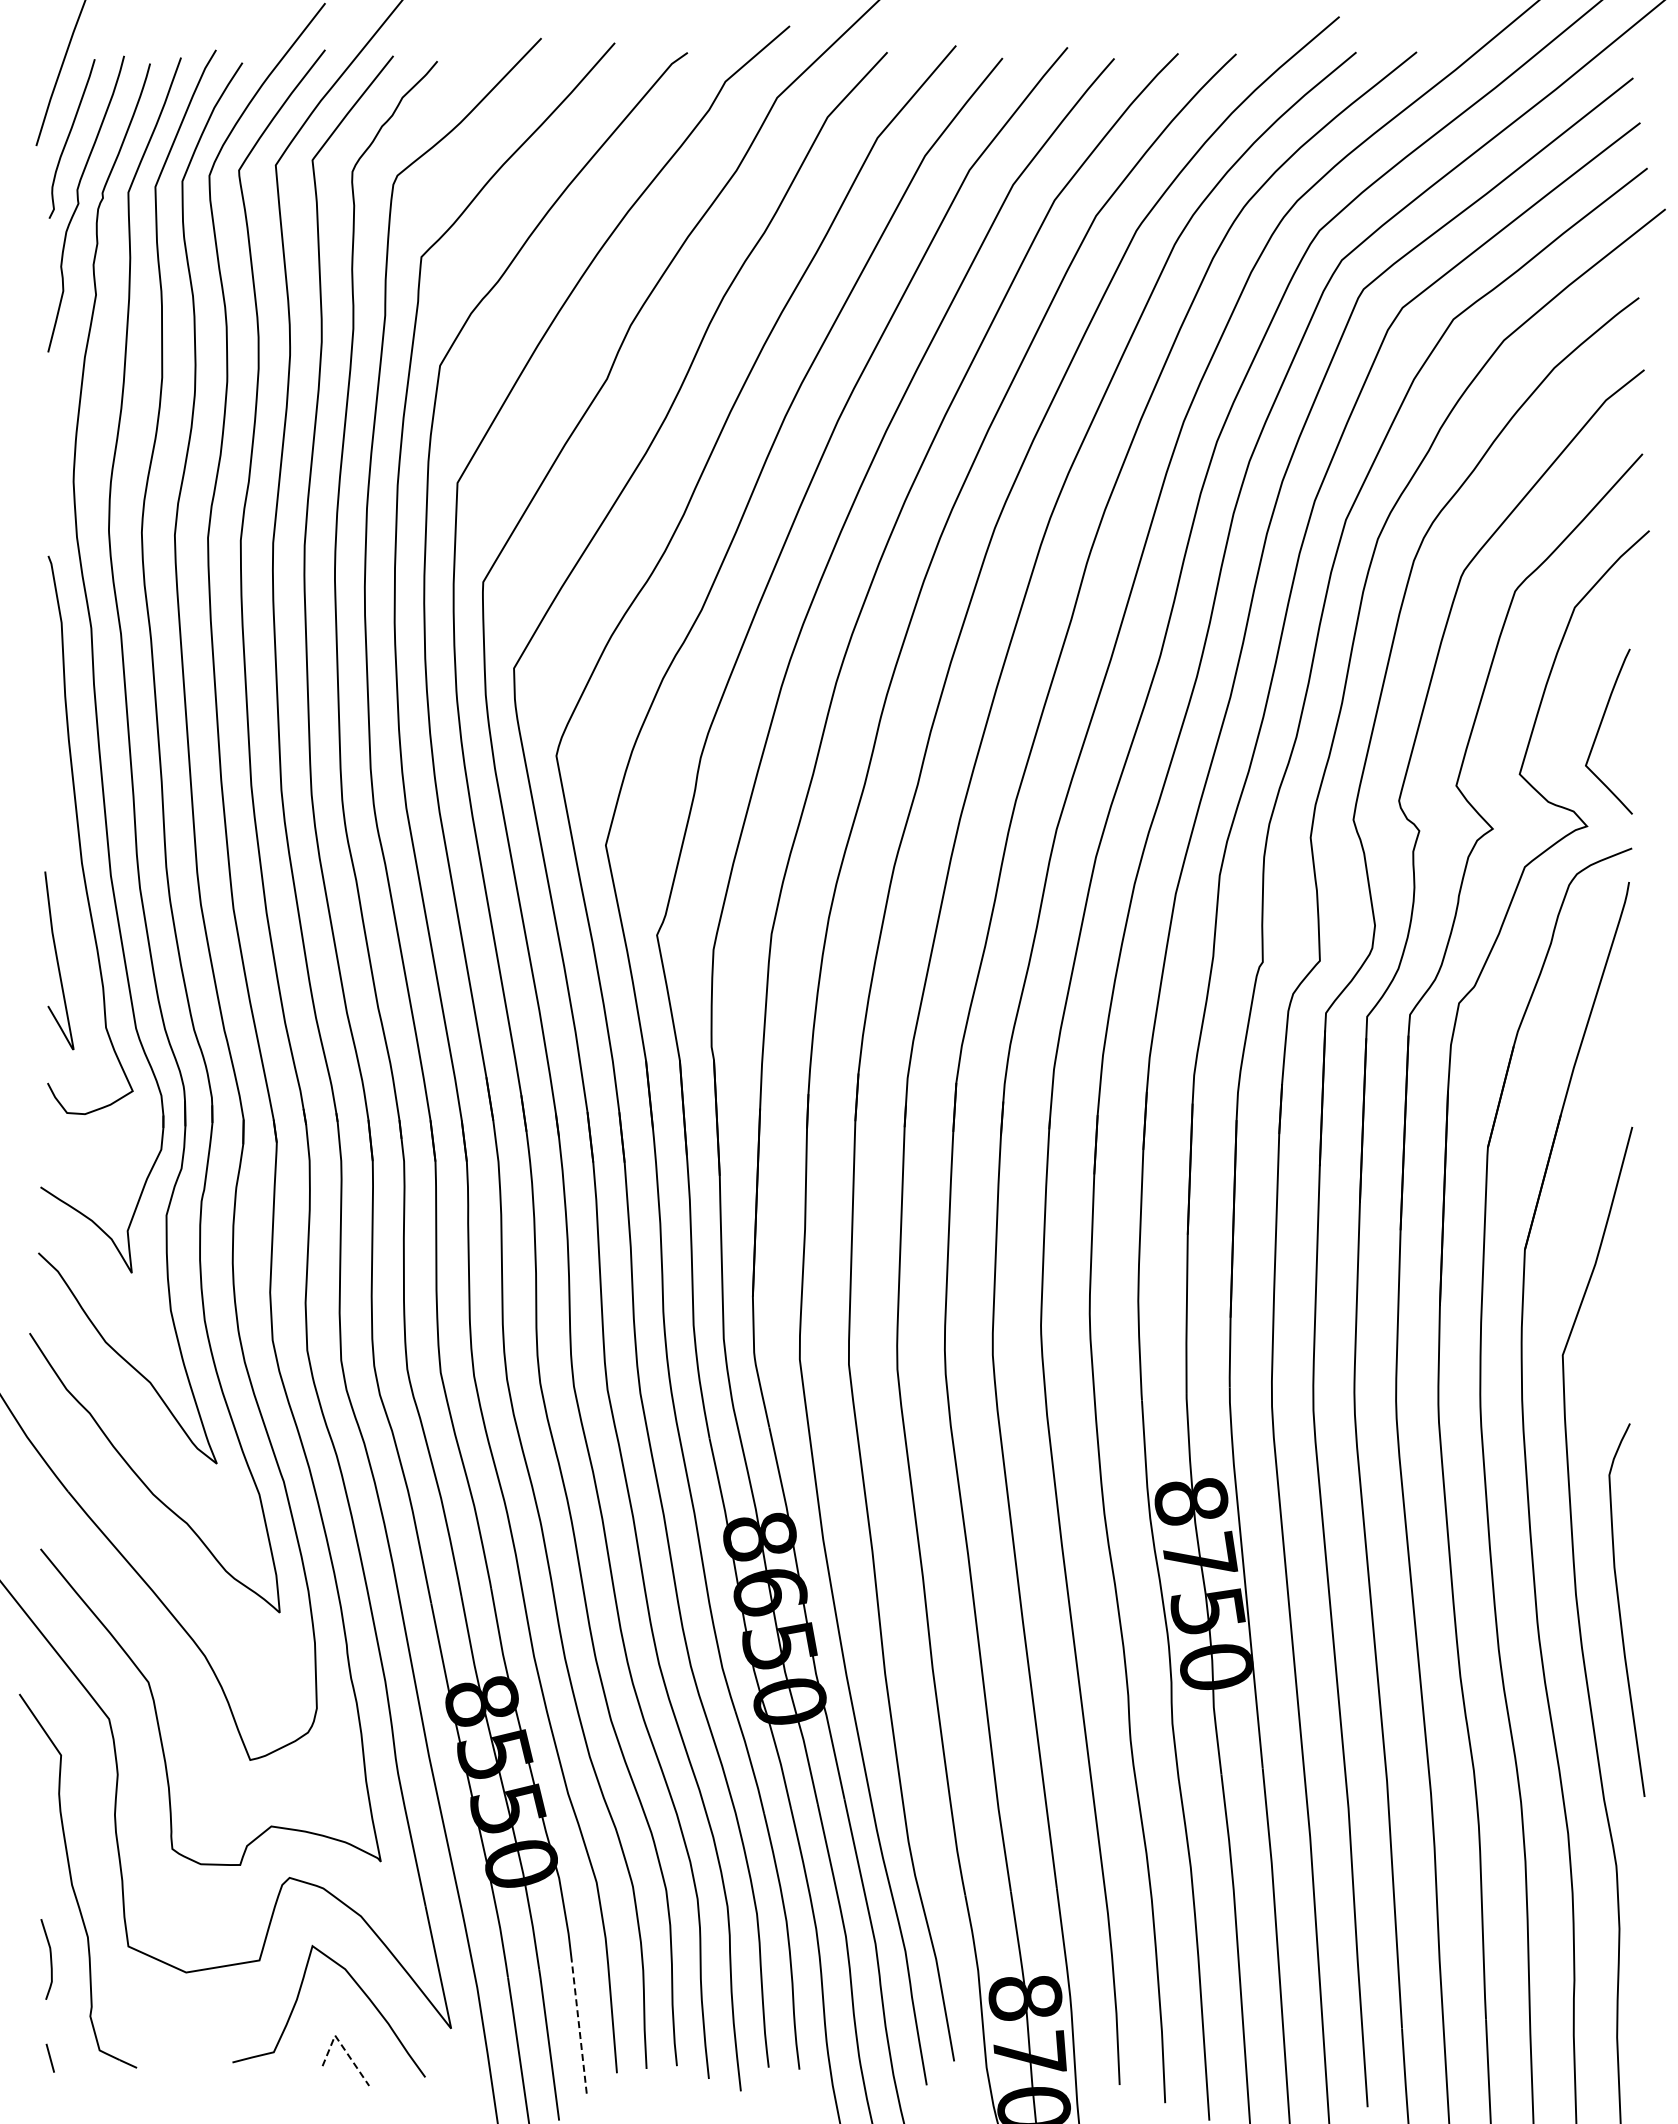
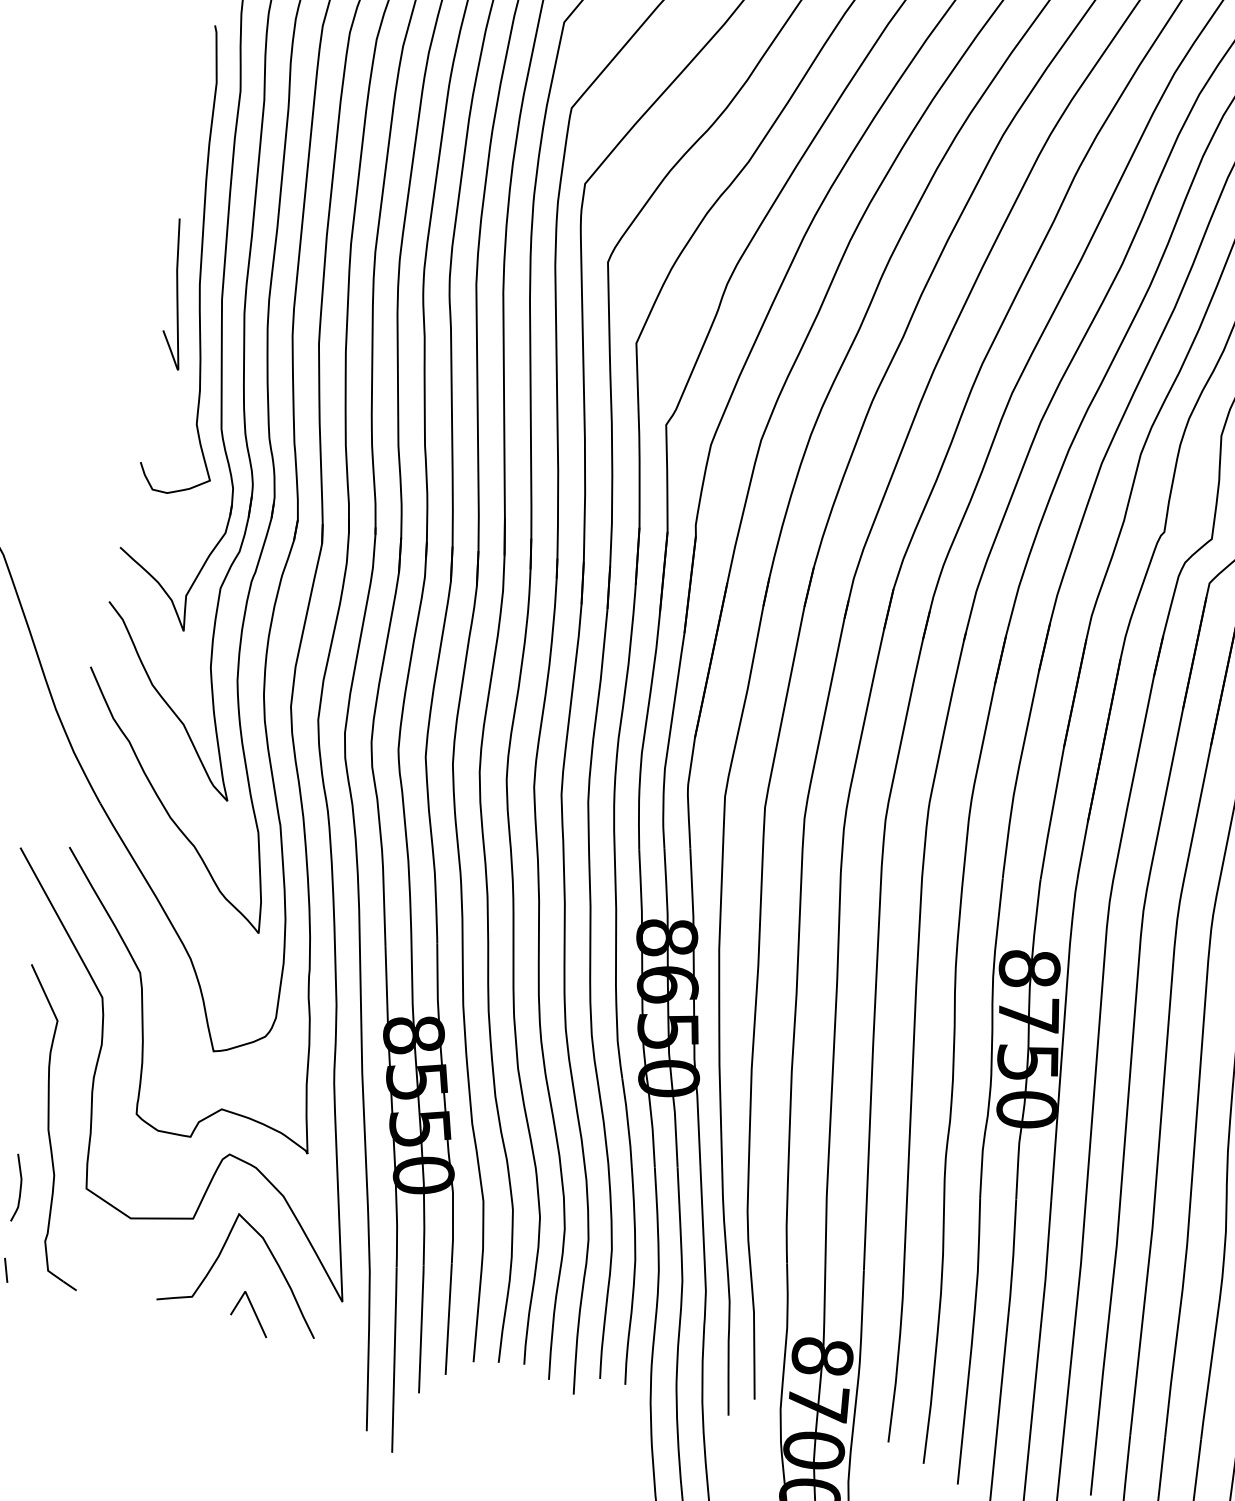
curve: (58, 960) -> (178, 294), moved
line: (579, 2026) -> (449, 1318), dashed -> solid
line: (342, 2046) -> (249, 1301), dashed -> solid

